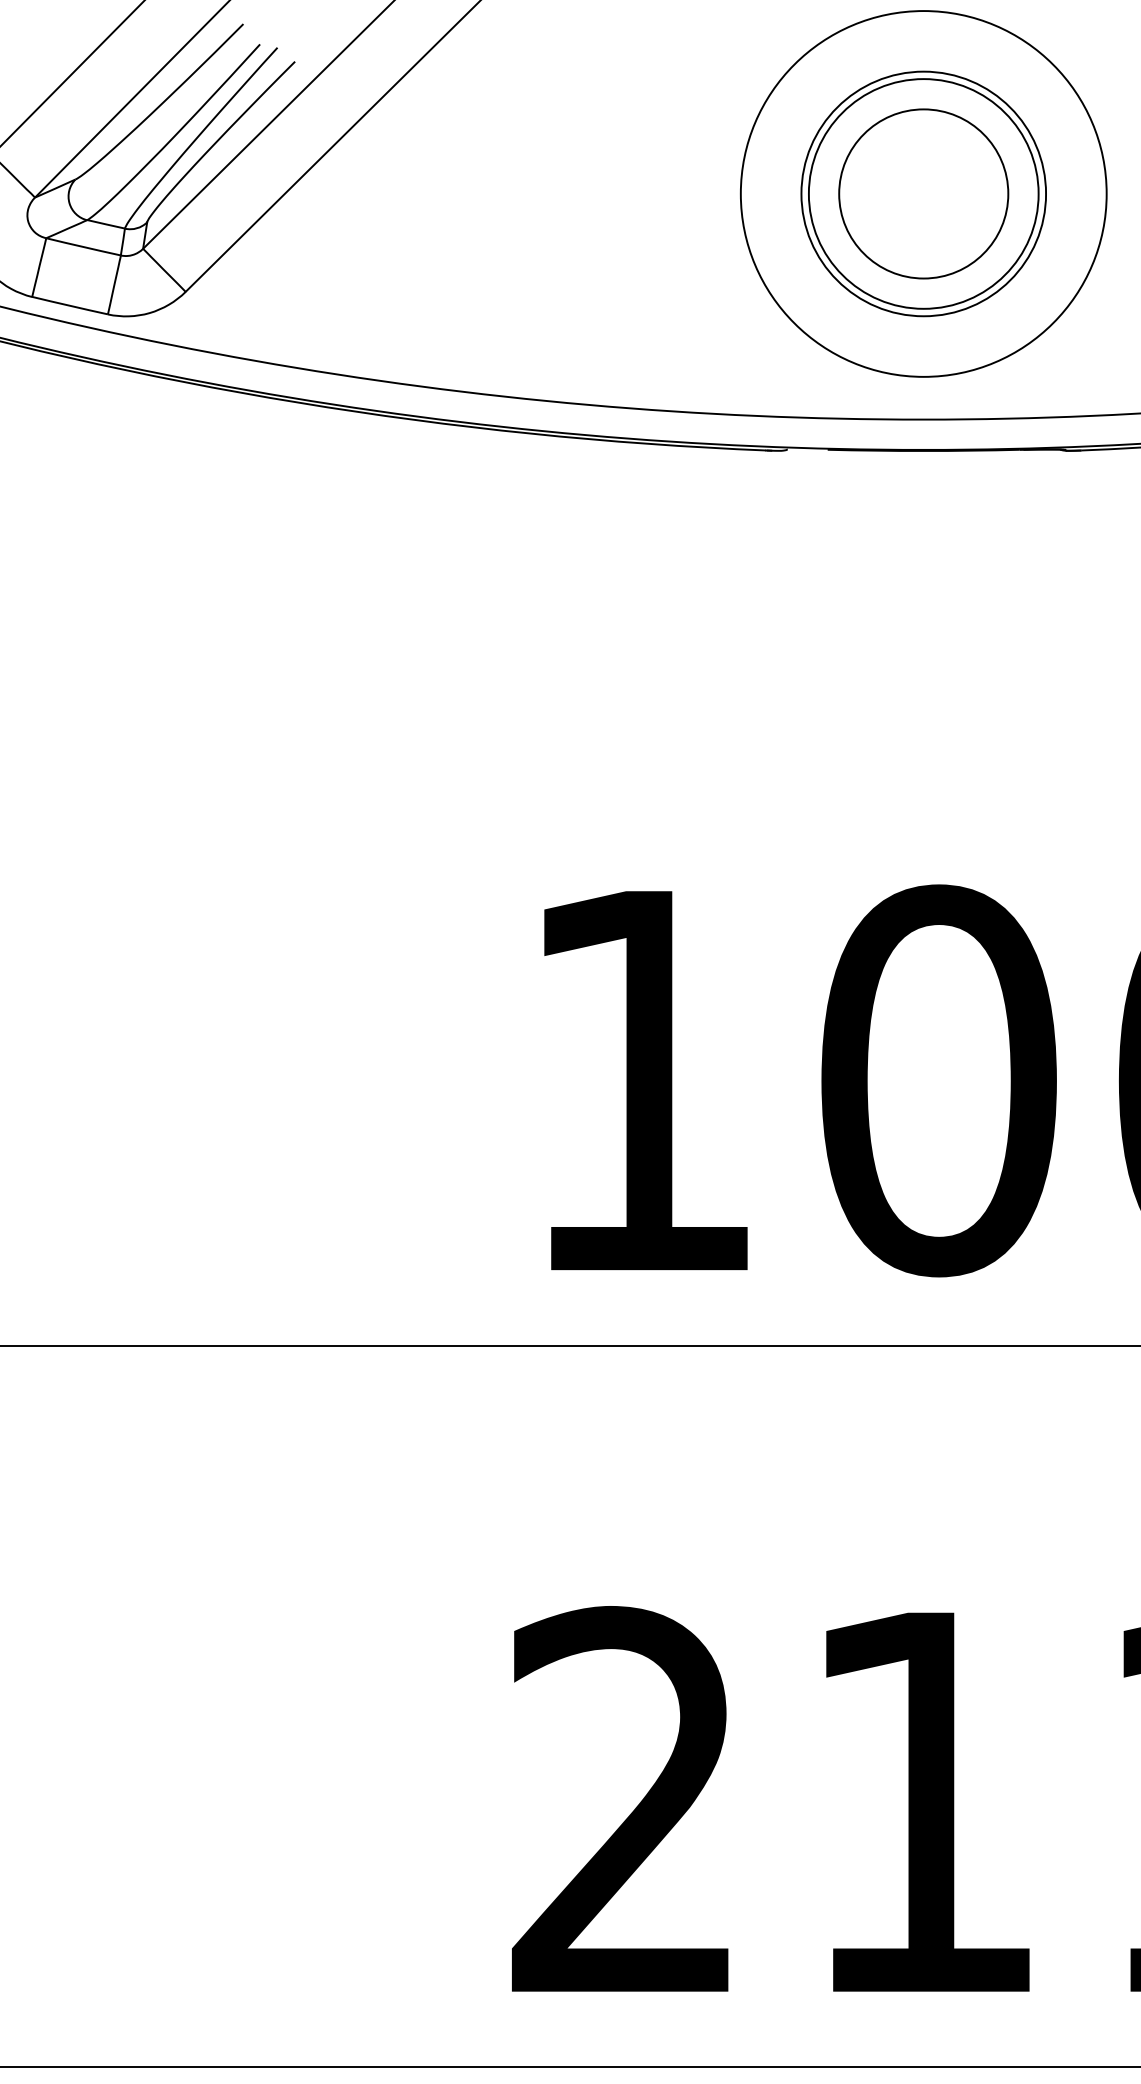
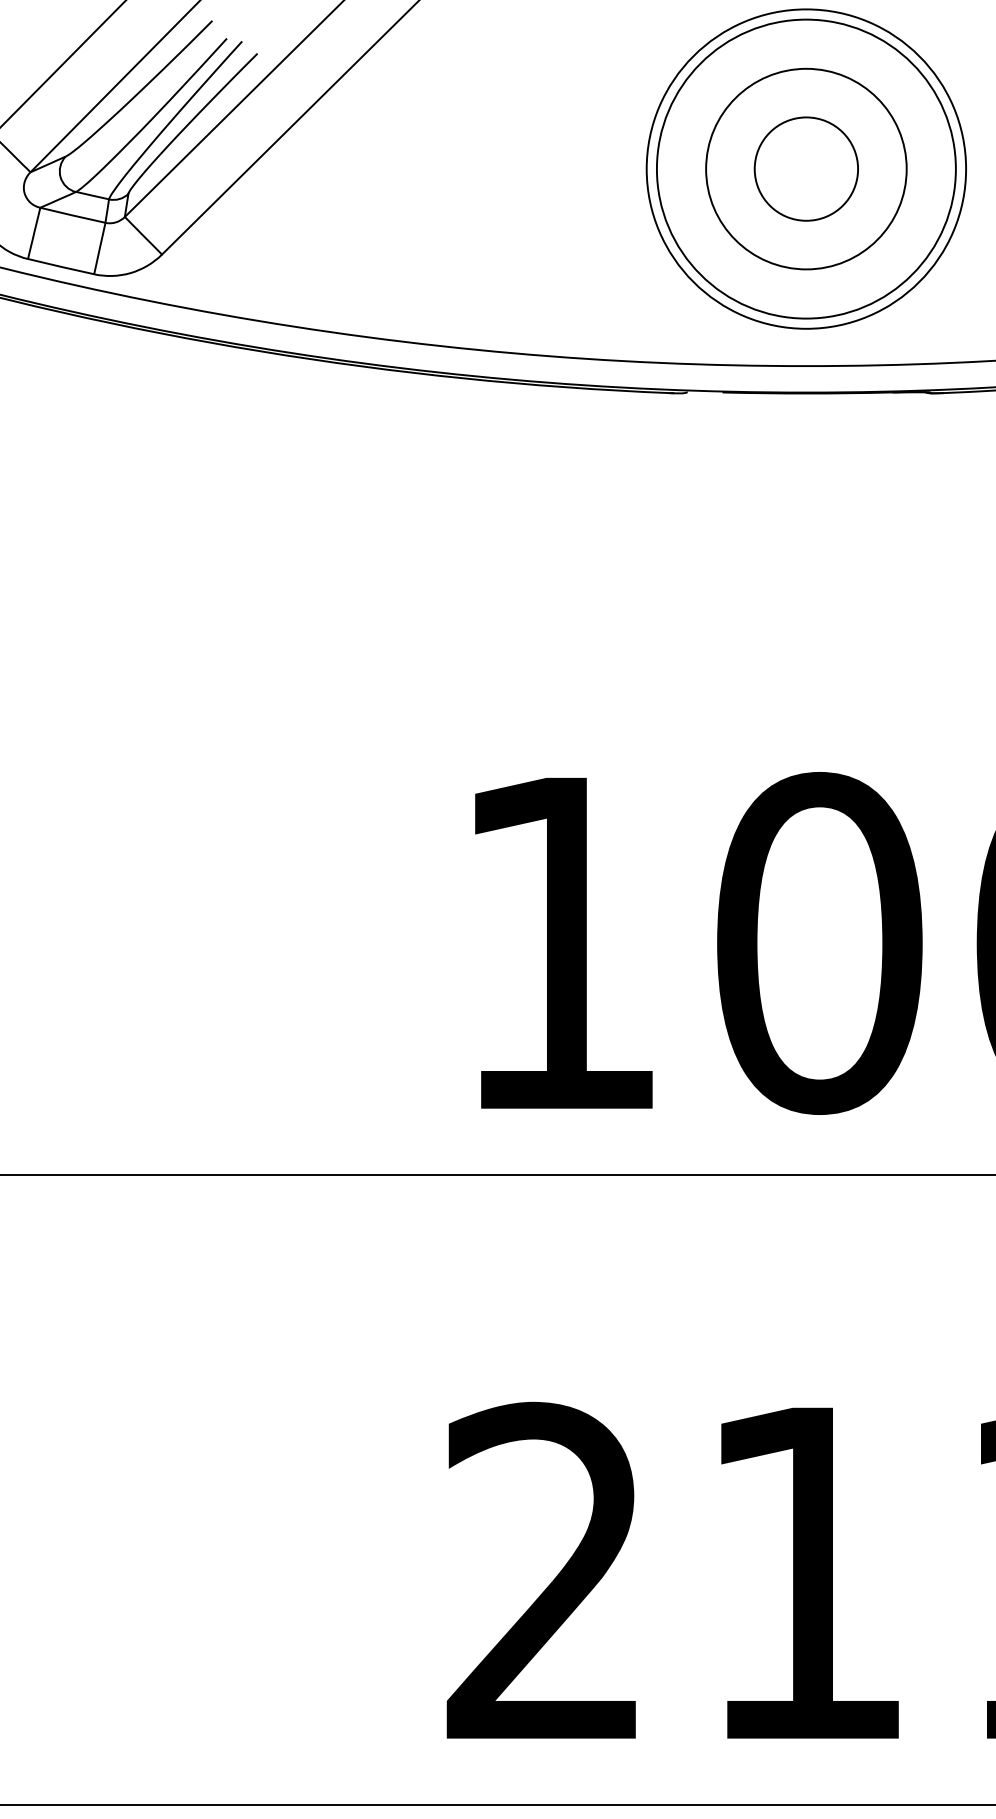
circle: (923, 193) -> (806, 168), size x0.7
circle: (923, 193) -> (806, 168), size x1.4

